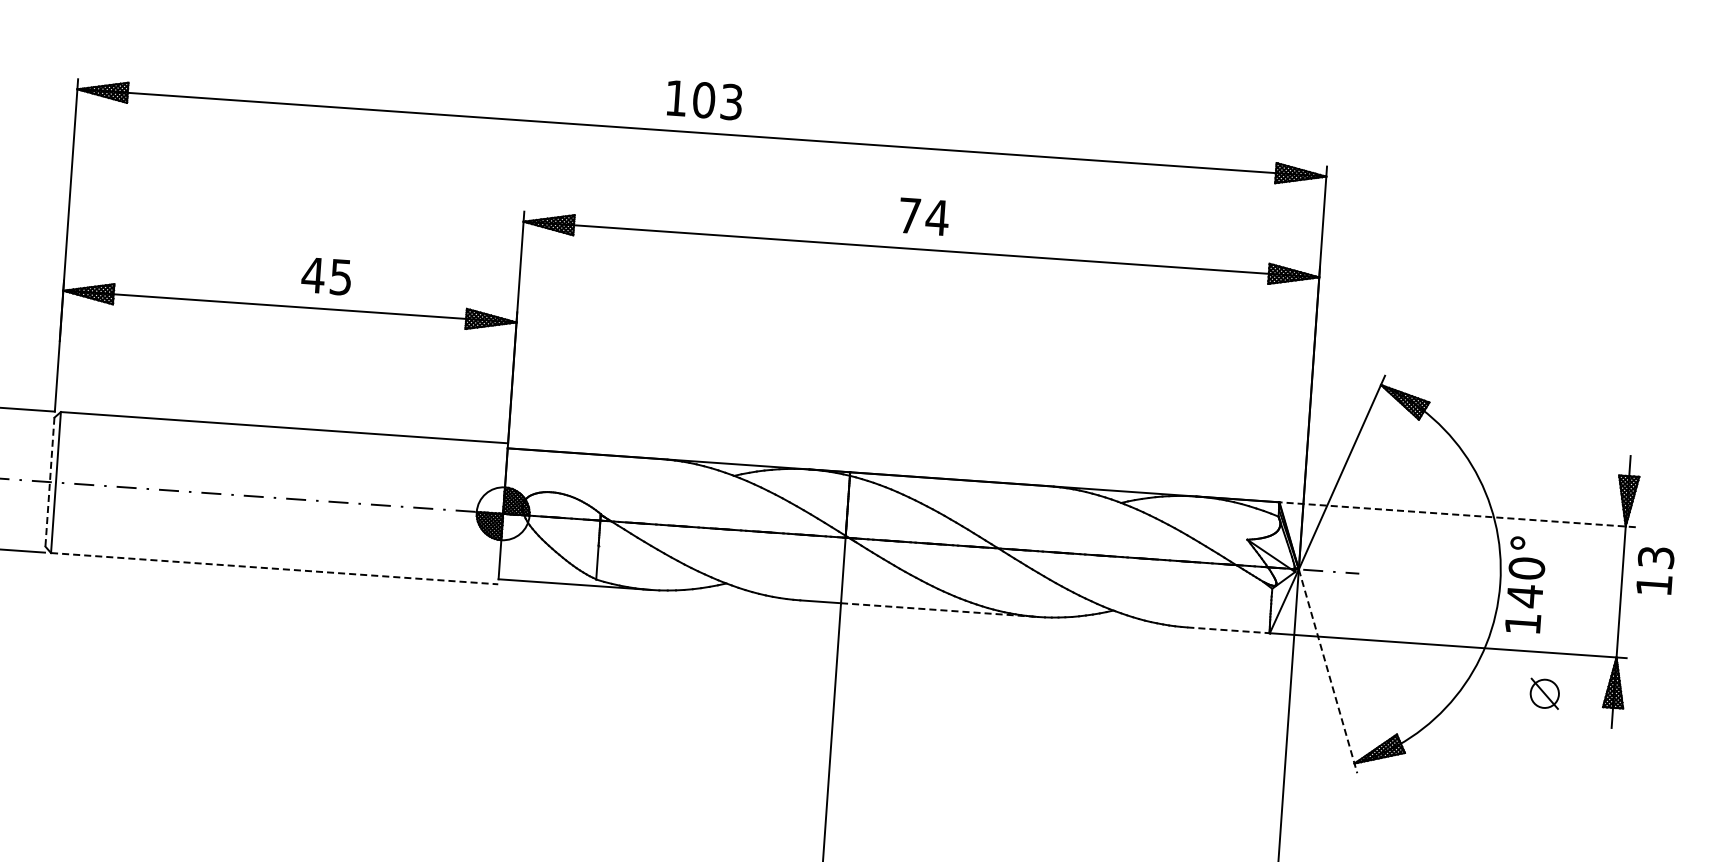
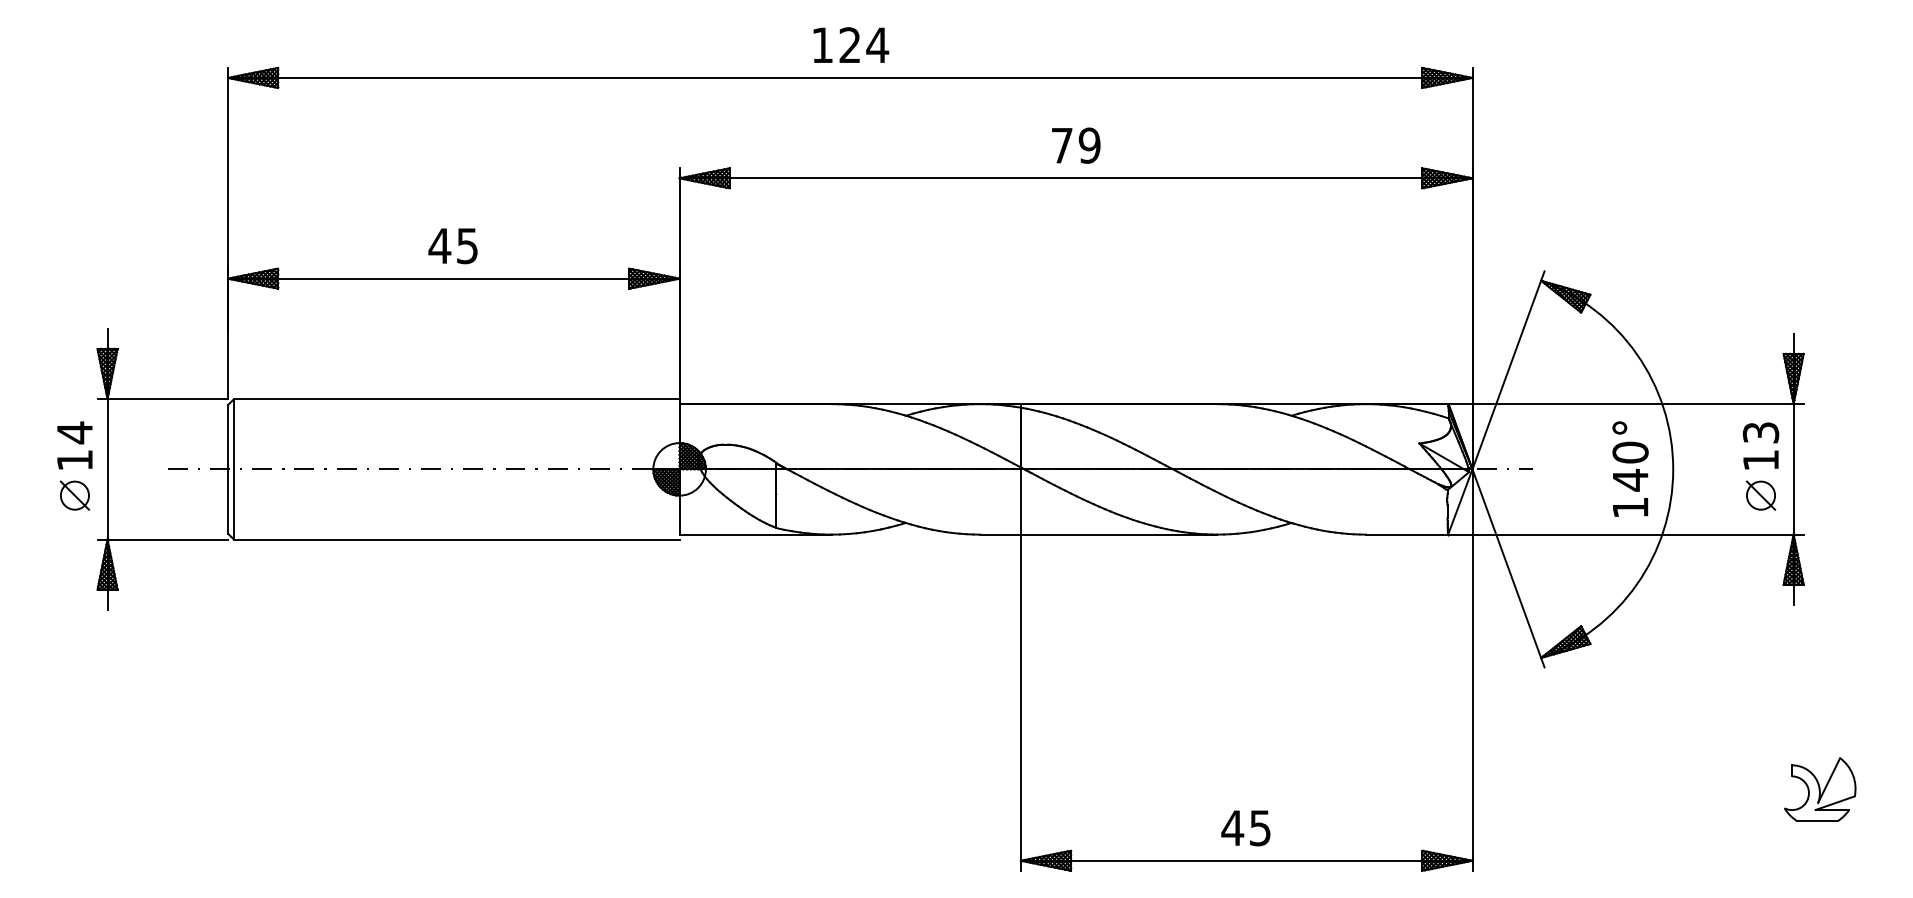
text: (718, 101) -> (864, 45), 103 -> 124
text: (937, 217) -> (1089, 145), 74 -> 79
text: (326, 276) -> (452, 246), moved
line: (50, 482) -> (228, 469), dashed -> solid
line: (1456, 515) -> (1625, 404), dashed -> solid
line: (274, 568) -> (456, 539), dashed -> solid
text: (1654, 570) -> (1760, 445), moved
text: (1525, 584) -> (1630, 468), moved
line: (940, 610) -> (1119, 534), dashed -> solid
line: (1229, 630) -> (1407, 534), dashed -> solid
line: (1328, 671) -> (1508, 568), dashed -> solid
part: (1544, 693) -> (1760, 495), moved

